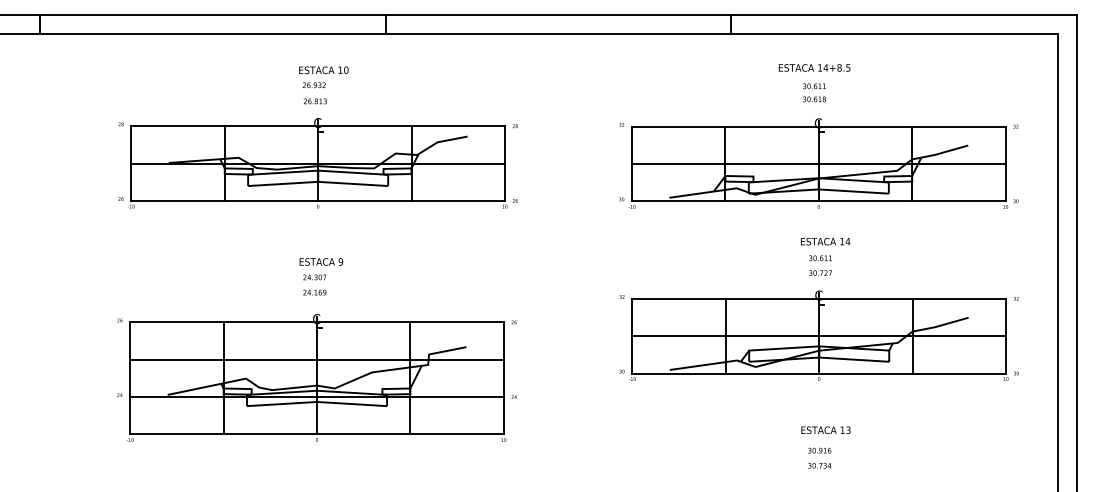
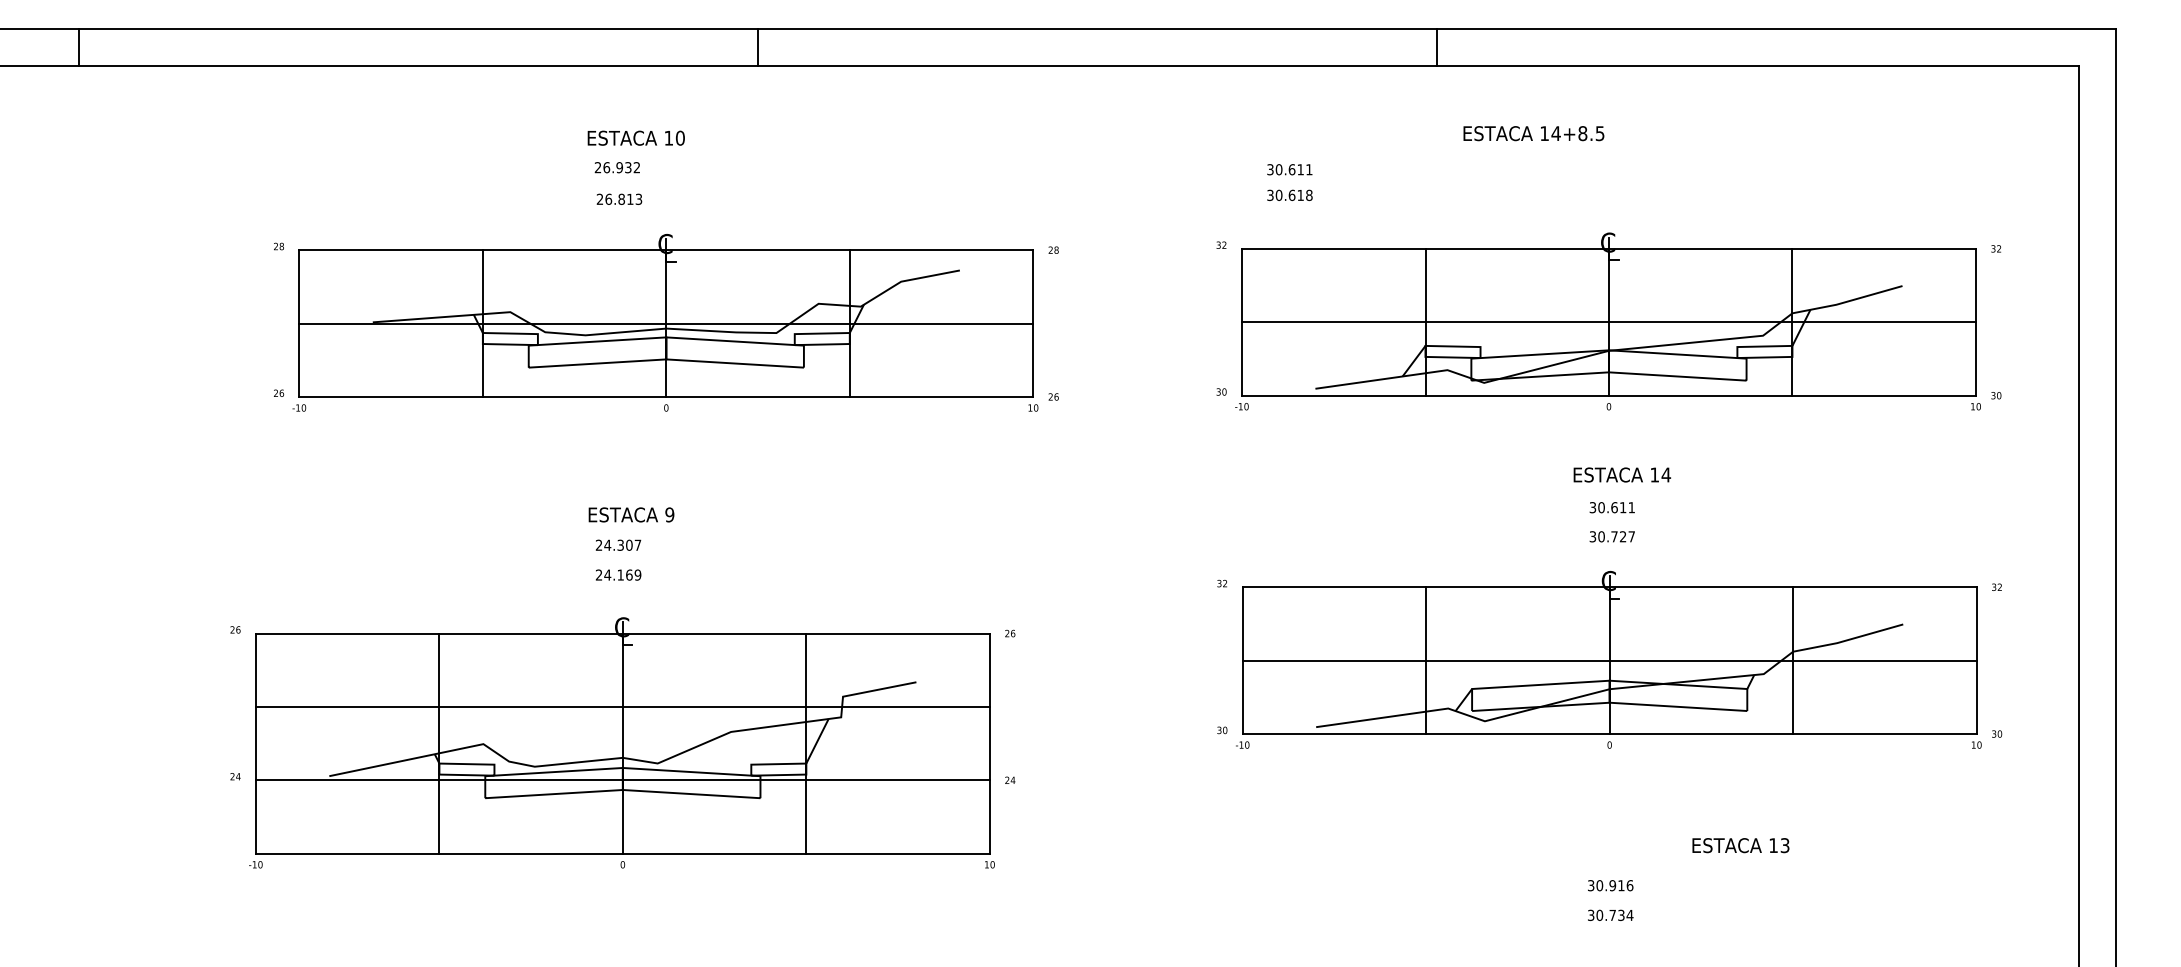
text: (814, 67) -> (1533, 132), moved
text: (814, 92) -> (1289, 181), moved
part: (317, 163) -> (665, 323), moved
text: (825, 429) -> (1739, 844), moved

